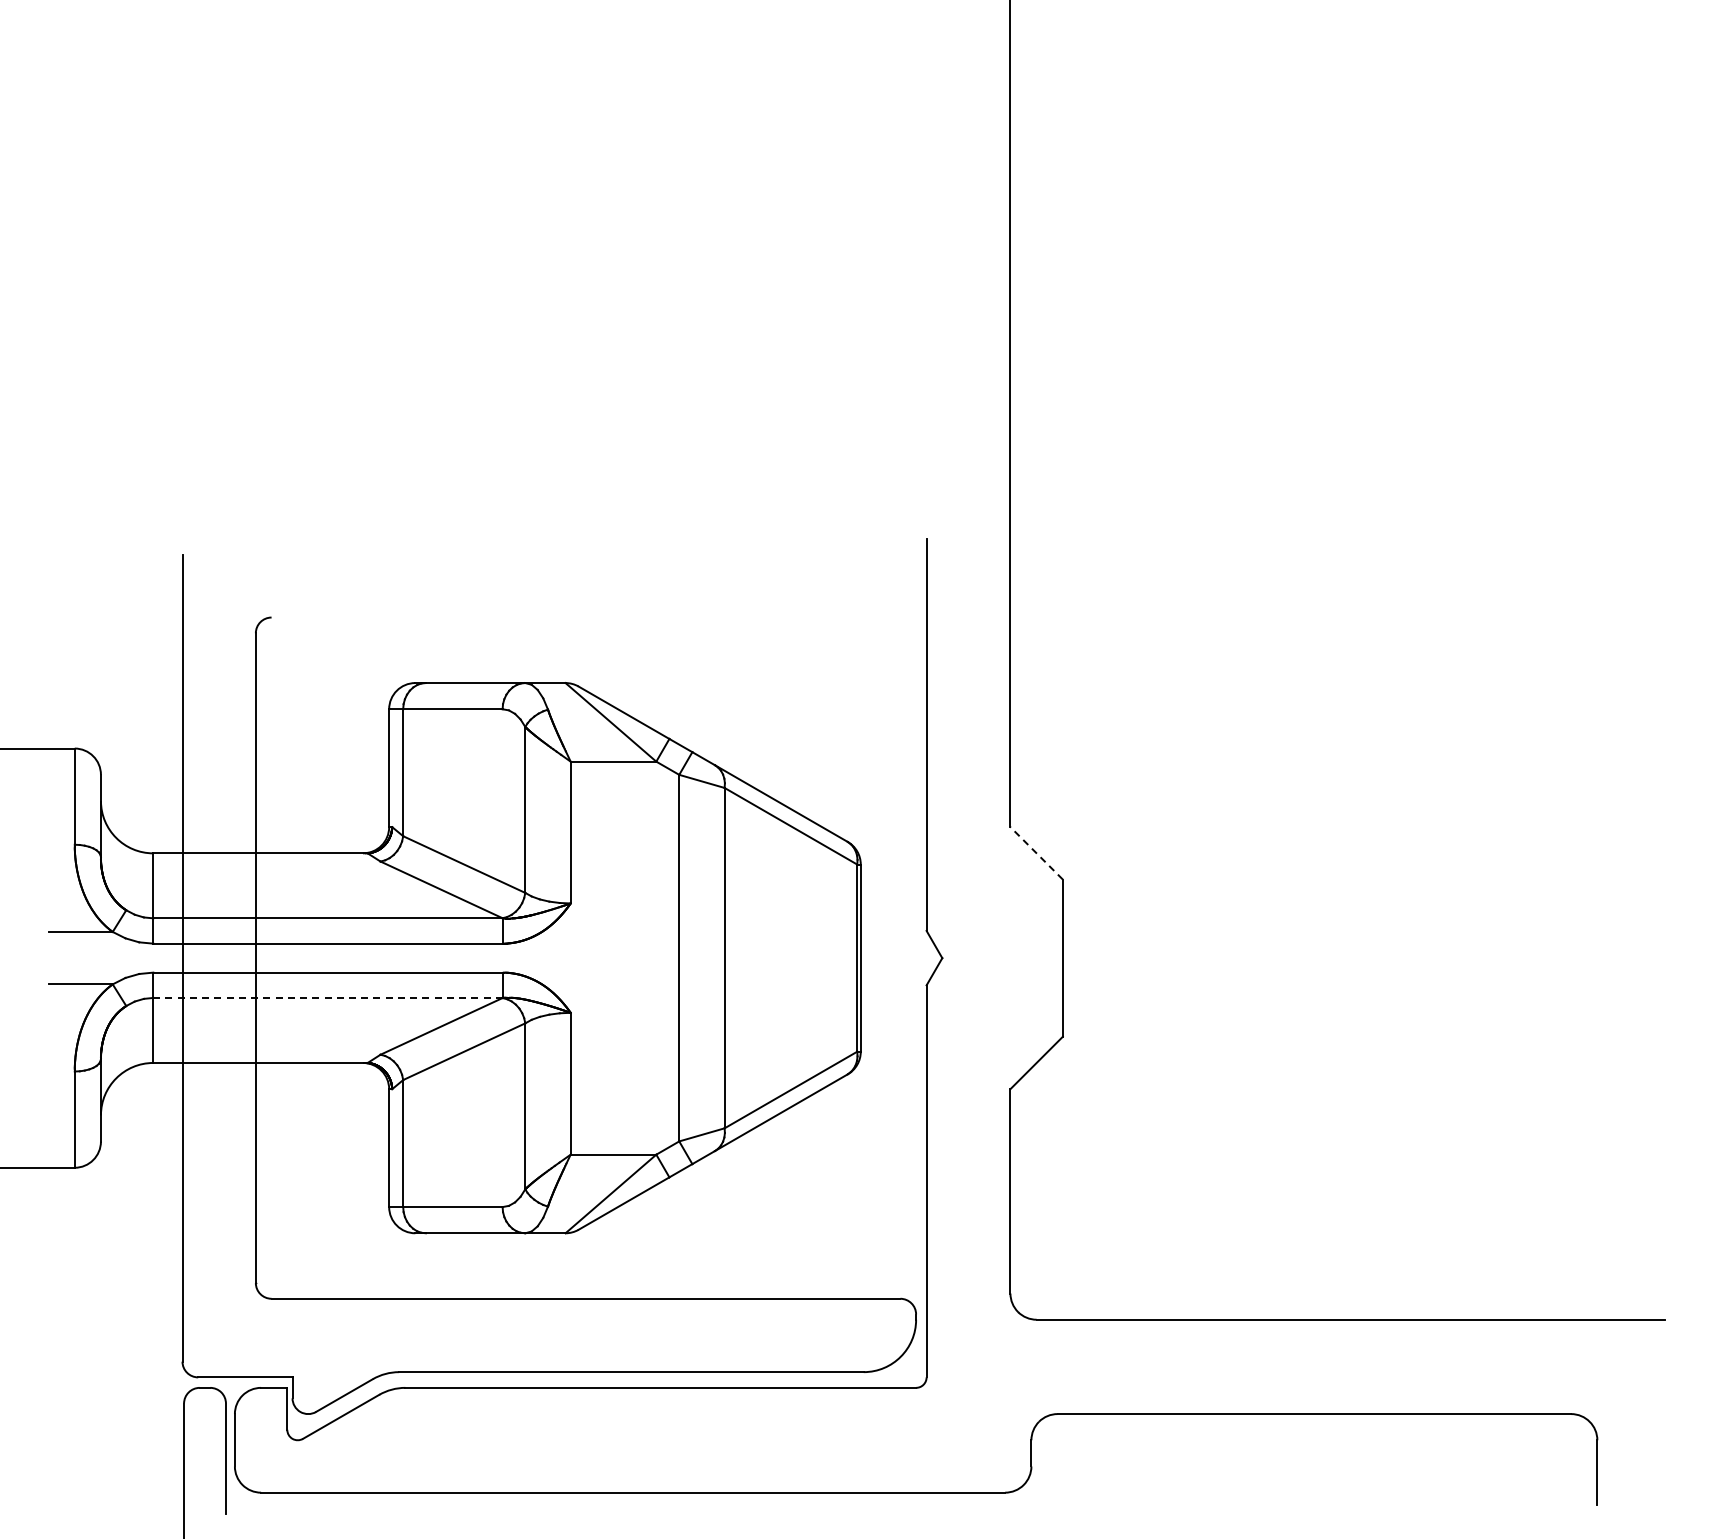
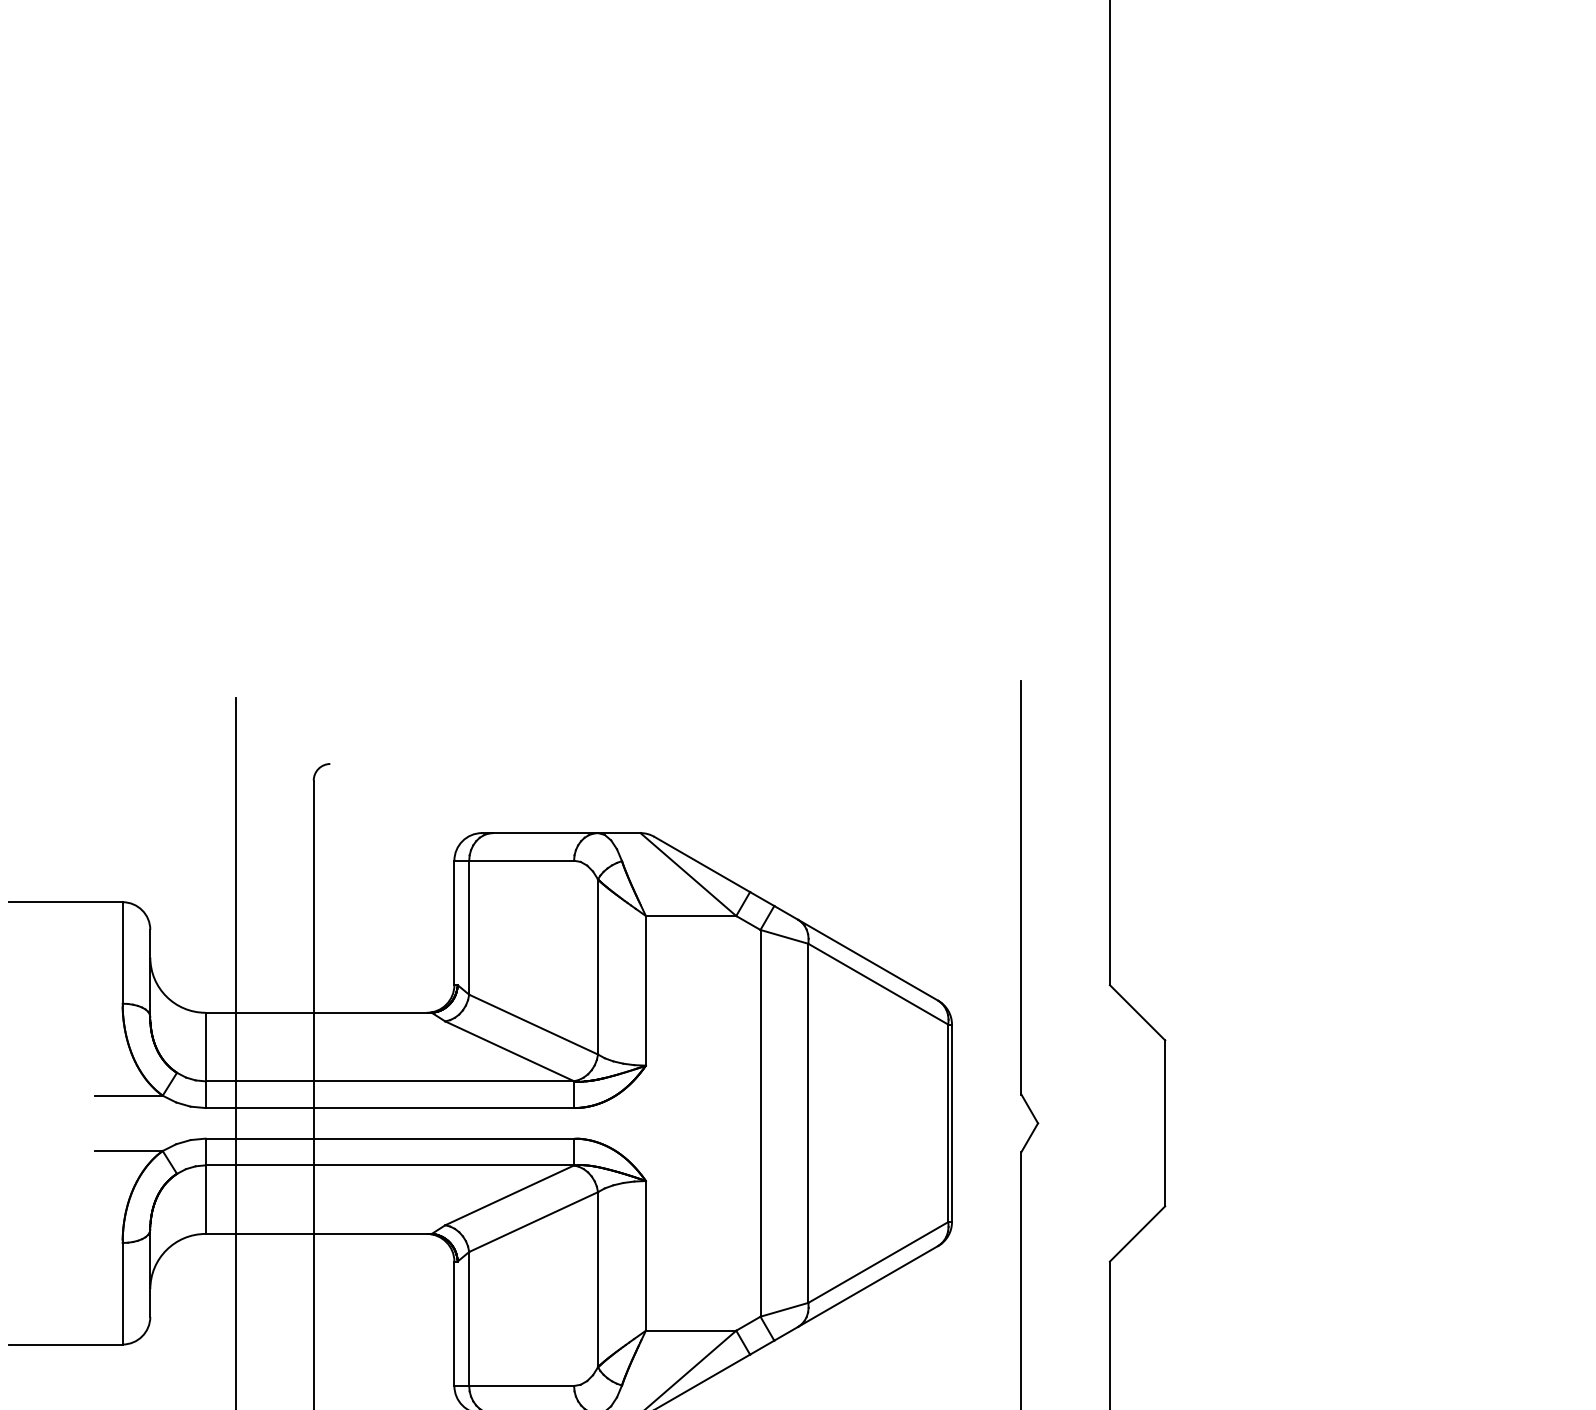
line: (1036, 853) -> (1137, 1012), dashed -> solid
line: (328, 997) -> (390, 1164), dashed -> solid

